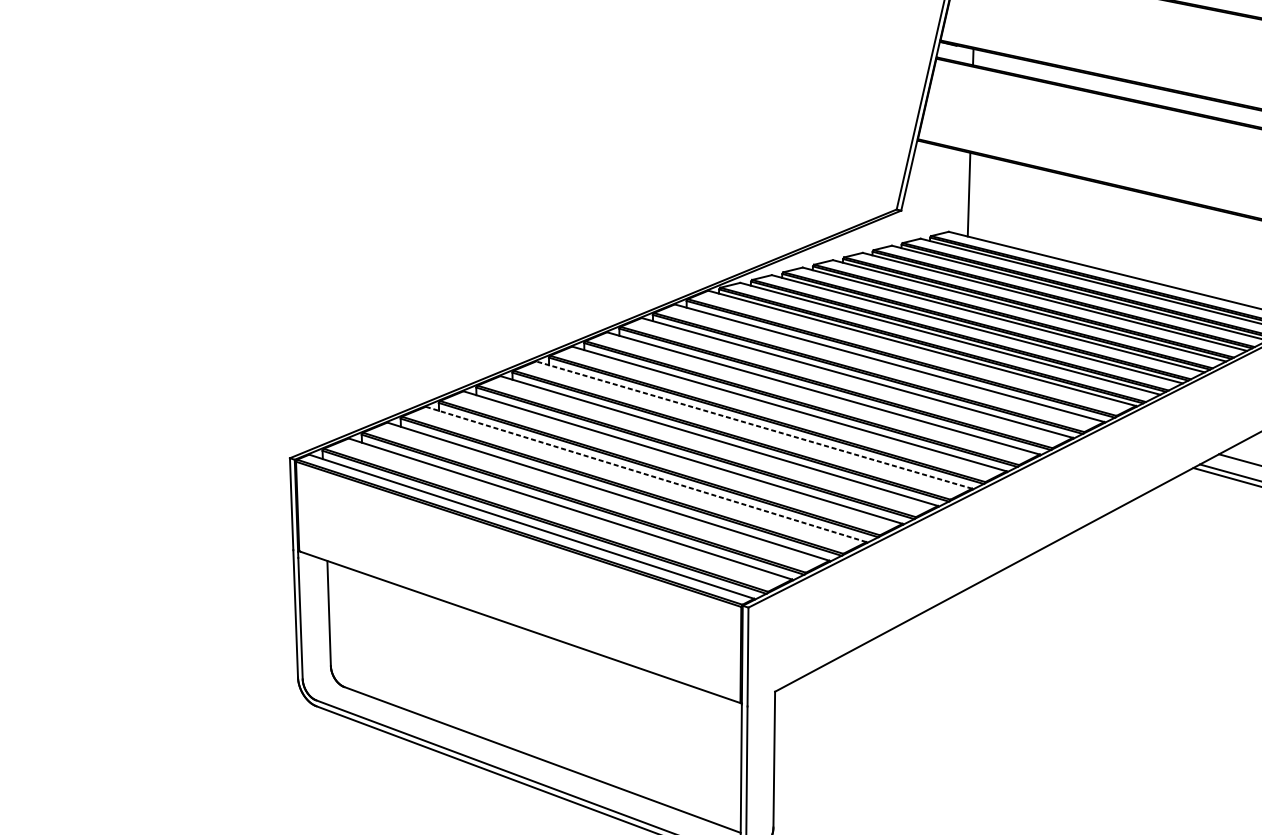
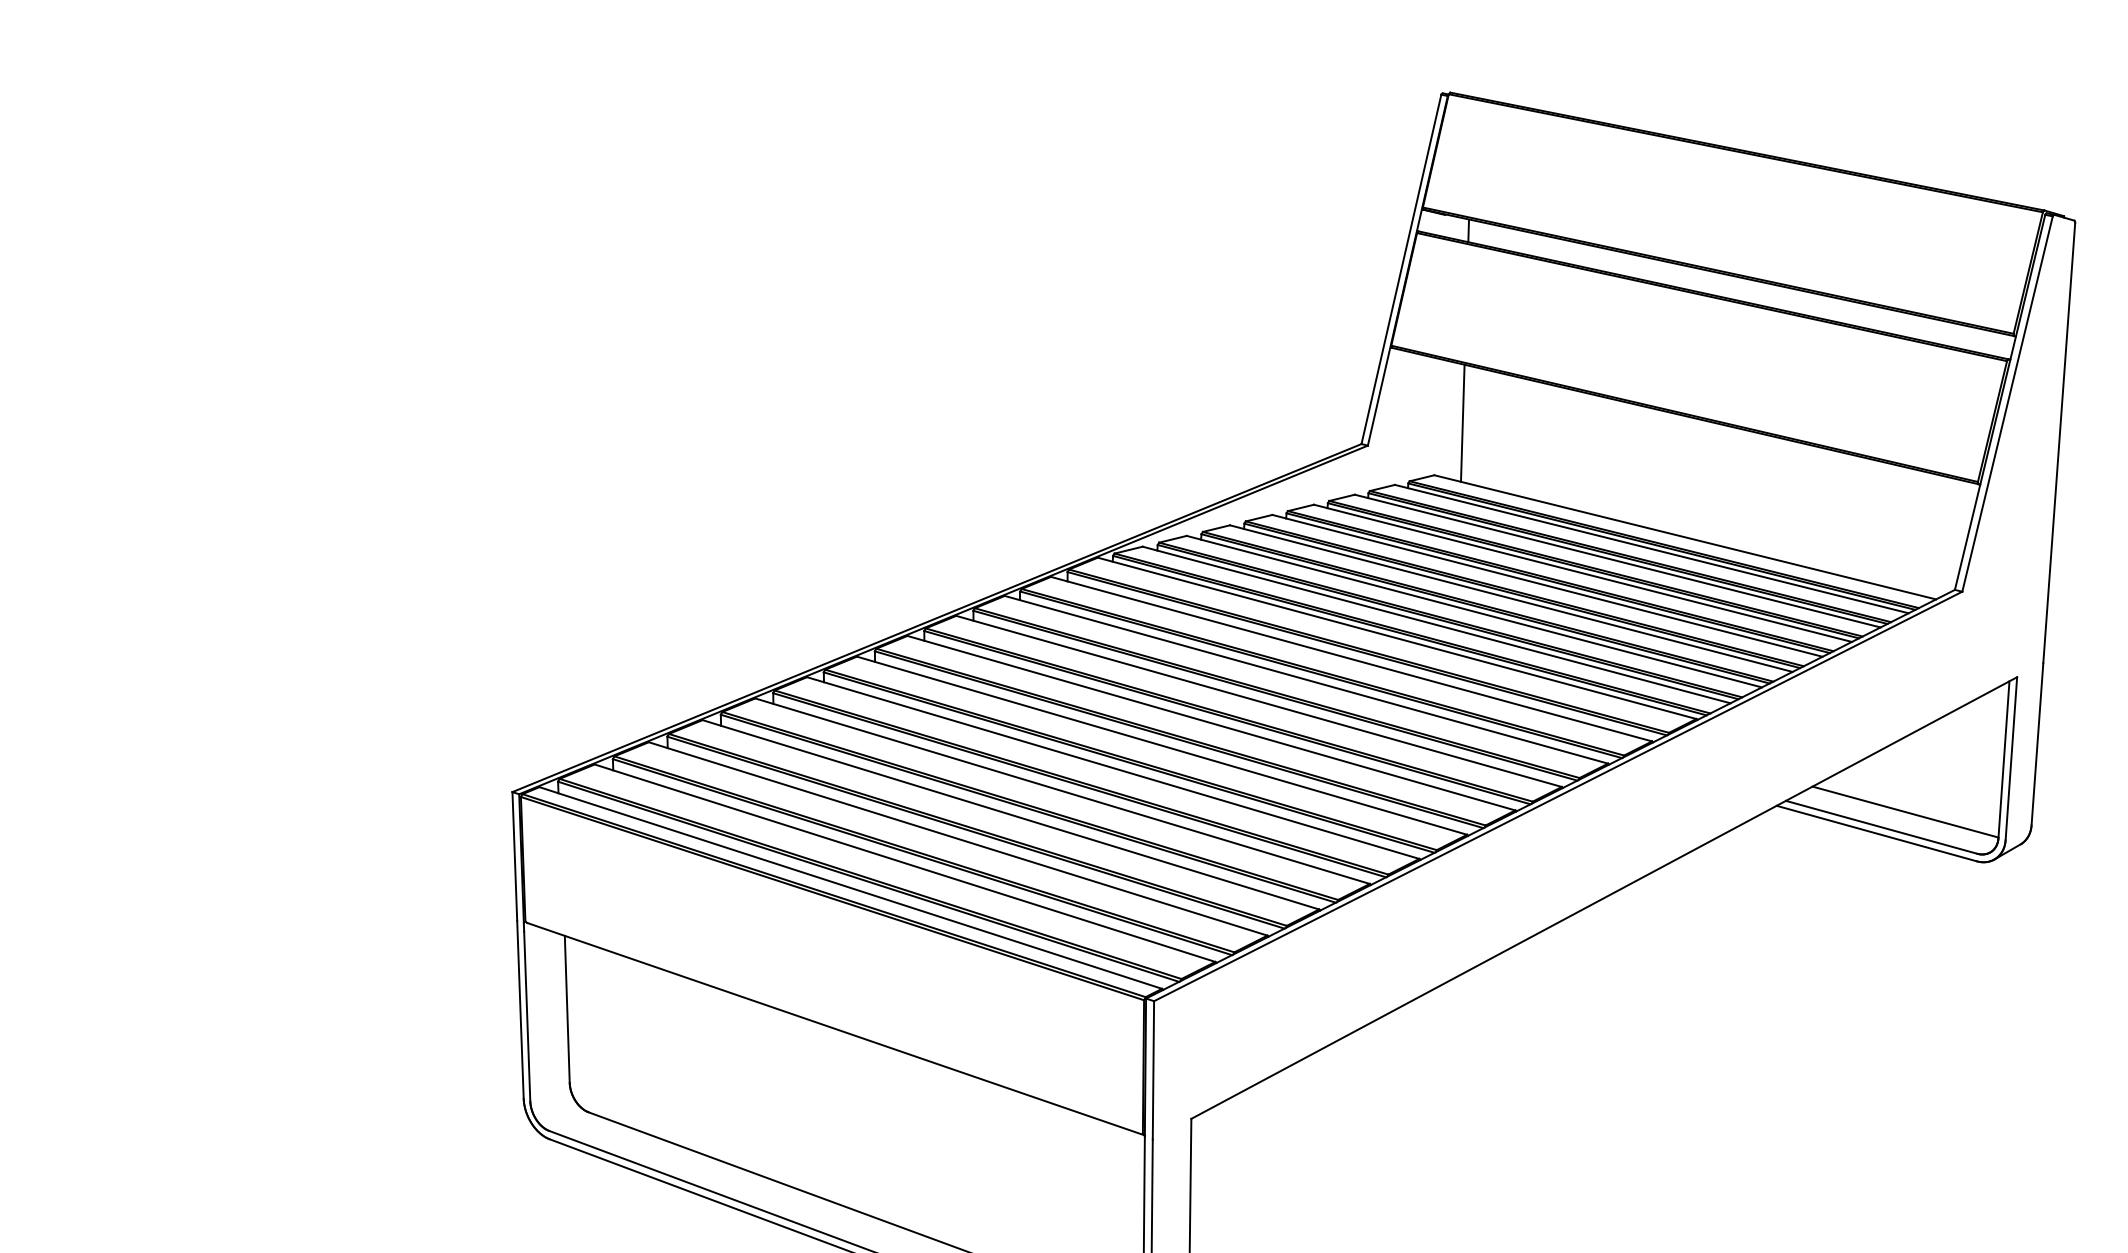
line: (754, 424) -> (1162, 745), dashed -> solid
line: (645, 474) -> (1010, 814), dashed -> solid

